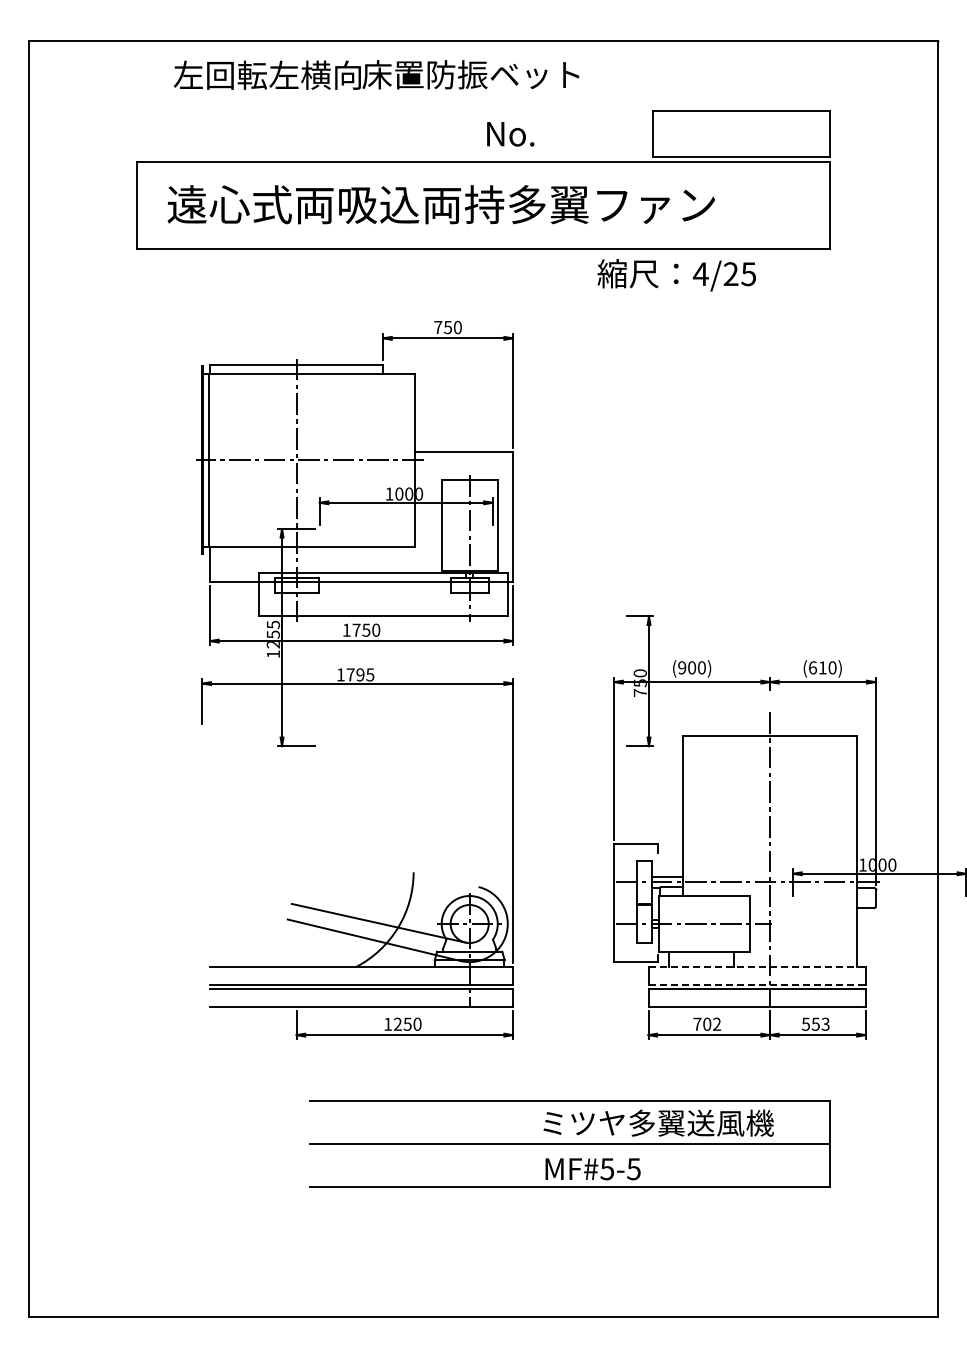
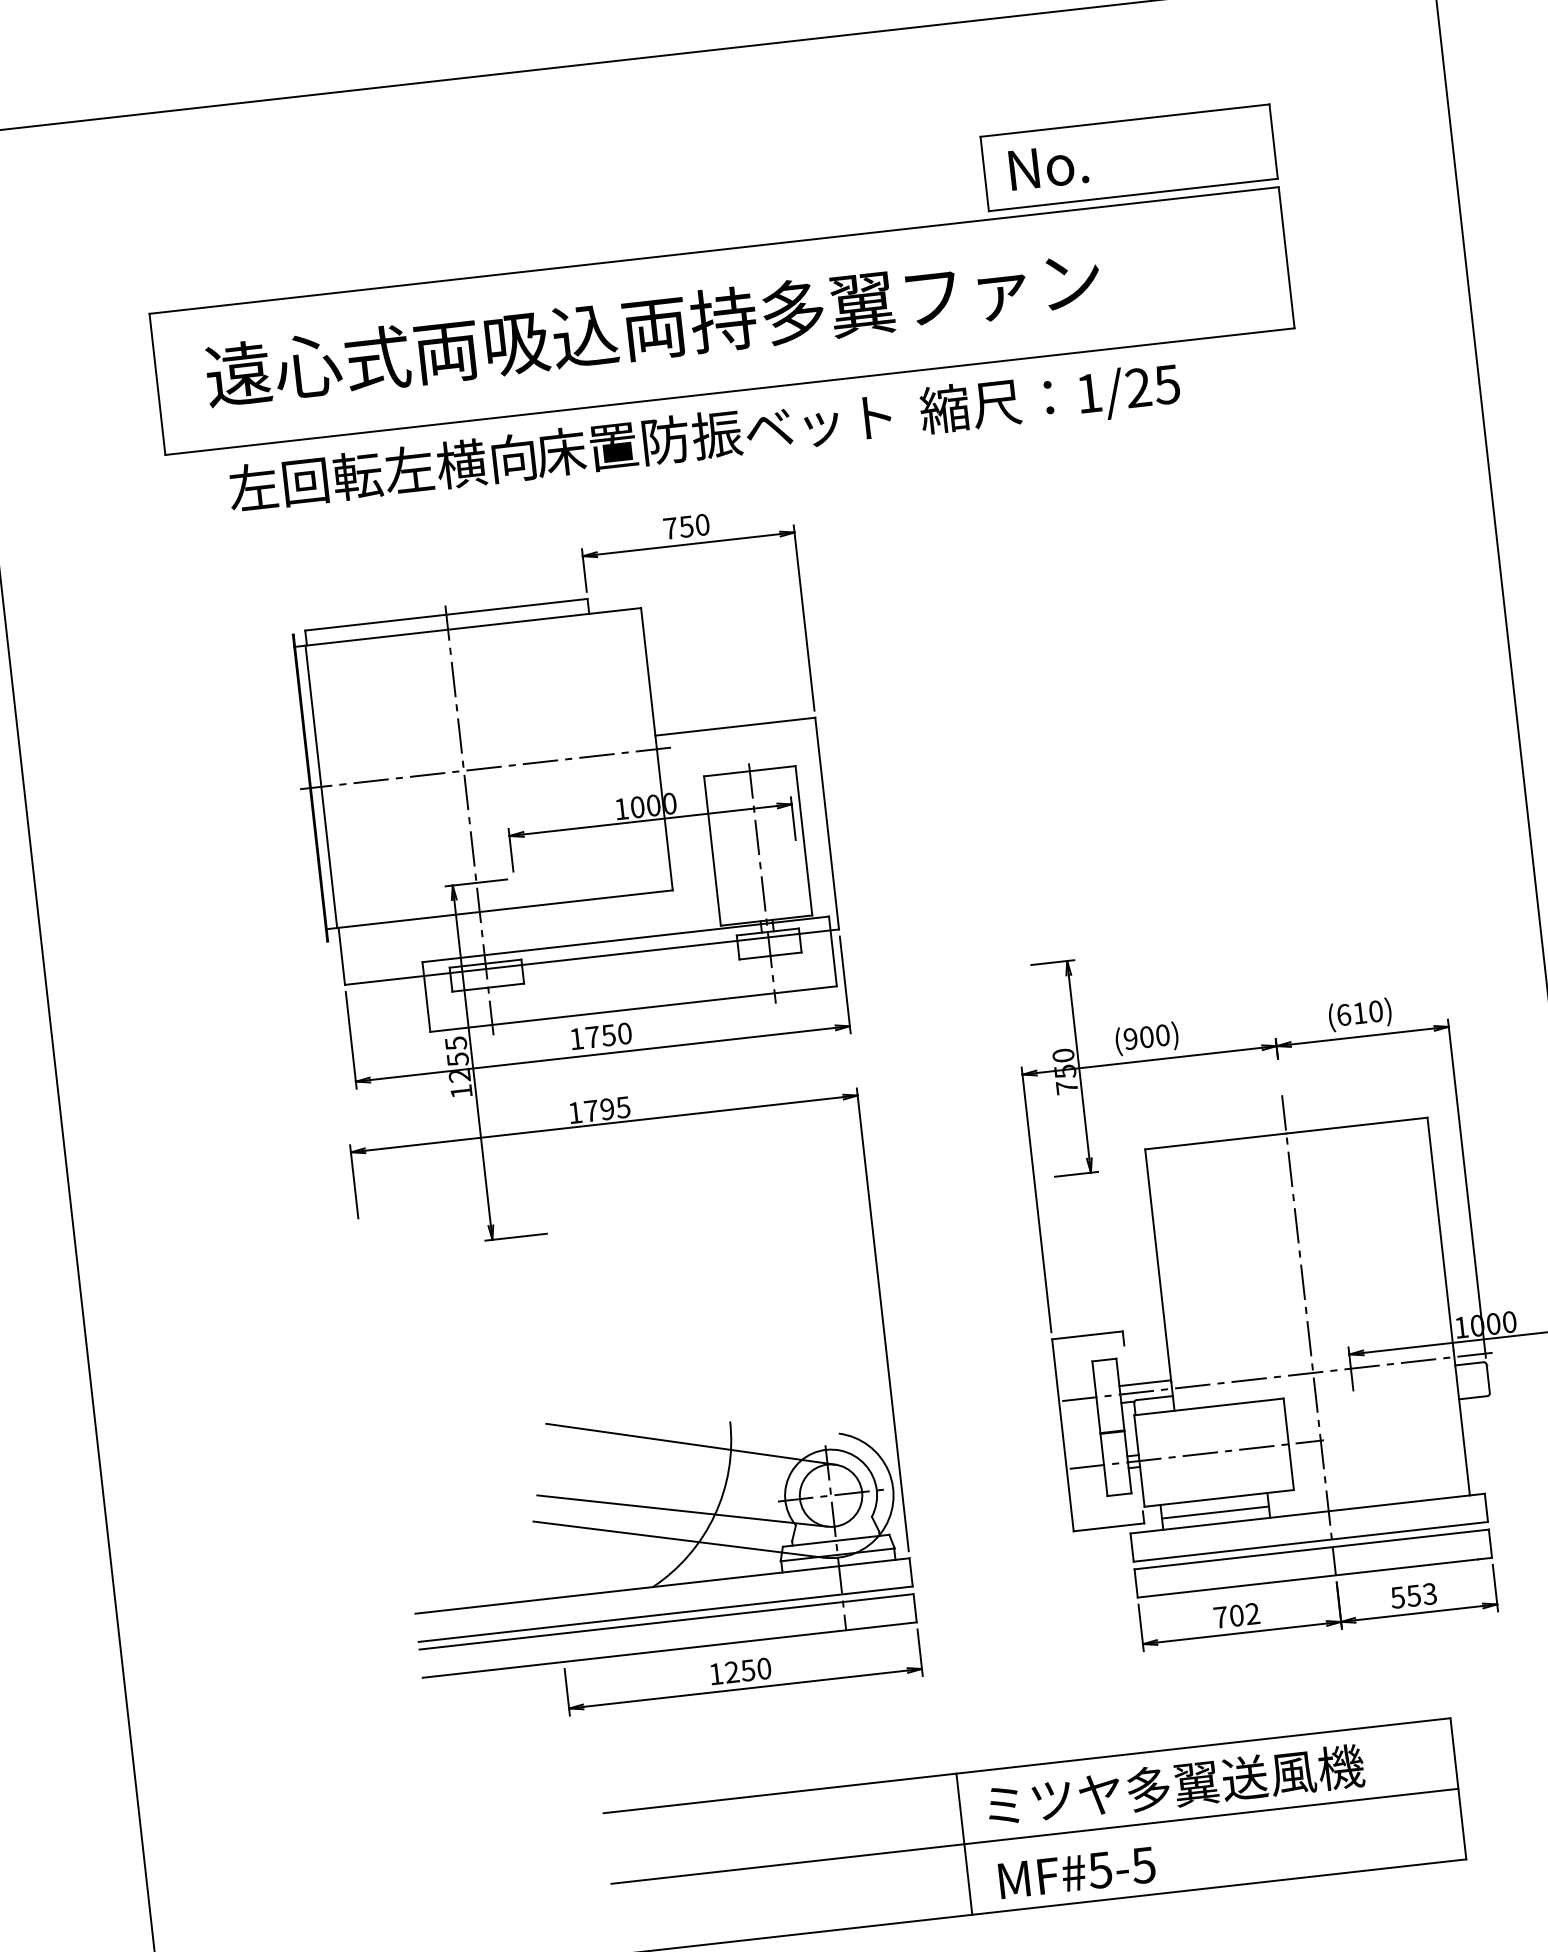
text: (376, 74) -> (560, 451), moved
text: (510, 134) -> (1048, 167), moved
text: (700, 273) -> (1088, 392), 4/25 -> 1/25
line: (388, 883) -> (691, 1444), added
line: (701, 960) -> (1215, 1512), added
line: (757, 967) -> (1308, 1513), dashed -> solid
line: (757, 984) -> (1311, 1541), dashed -> solid
line: (526, 1143) -> (963, 1843), added

